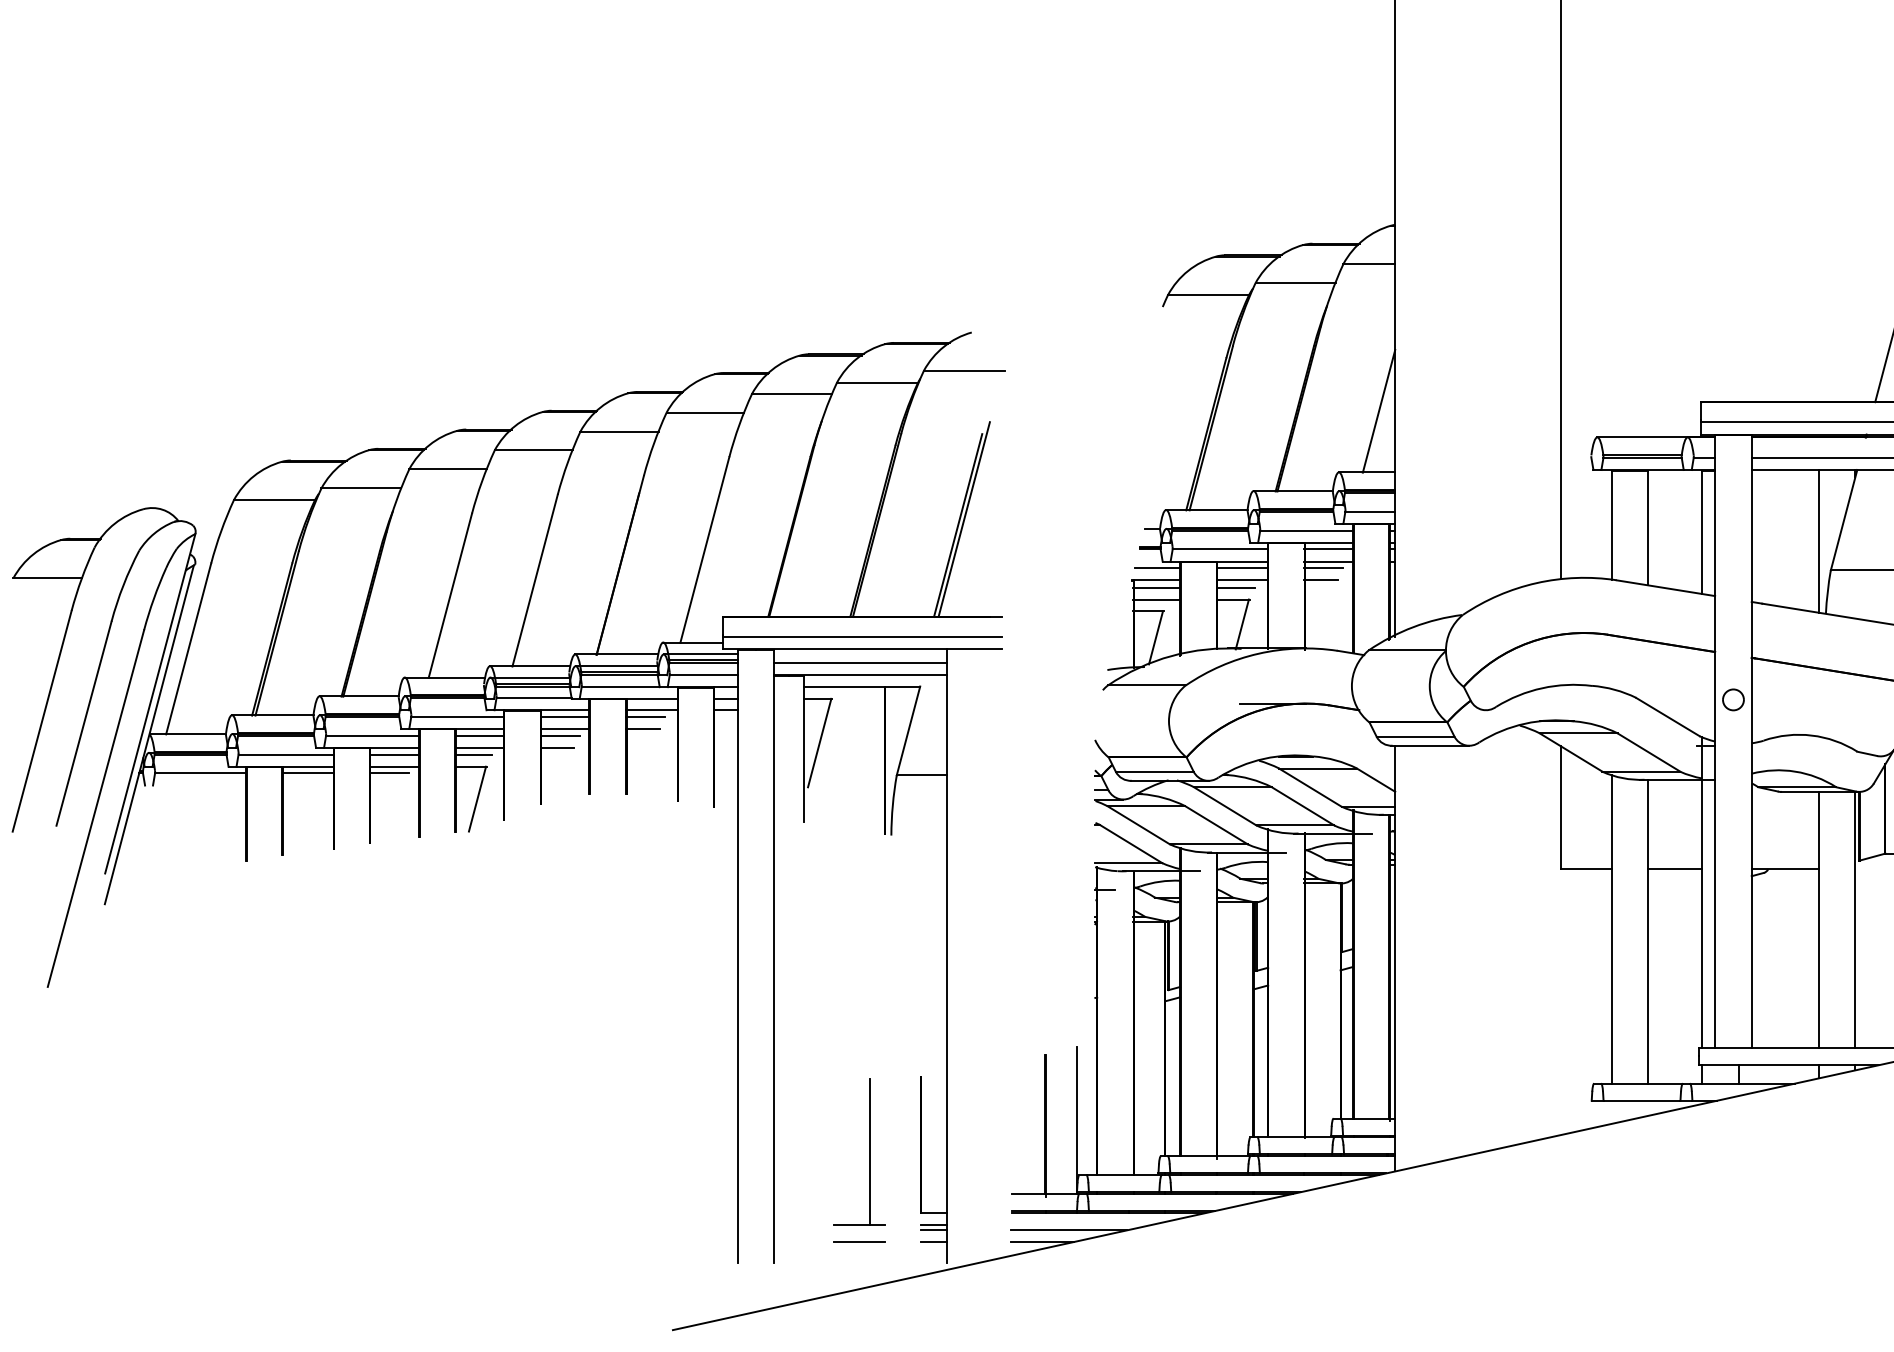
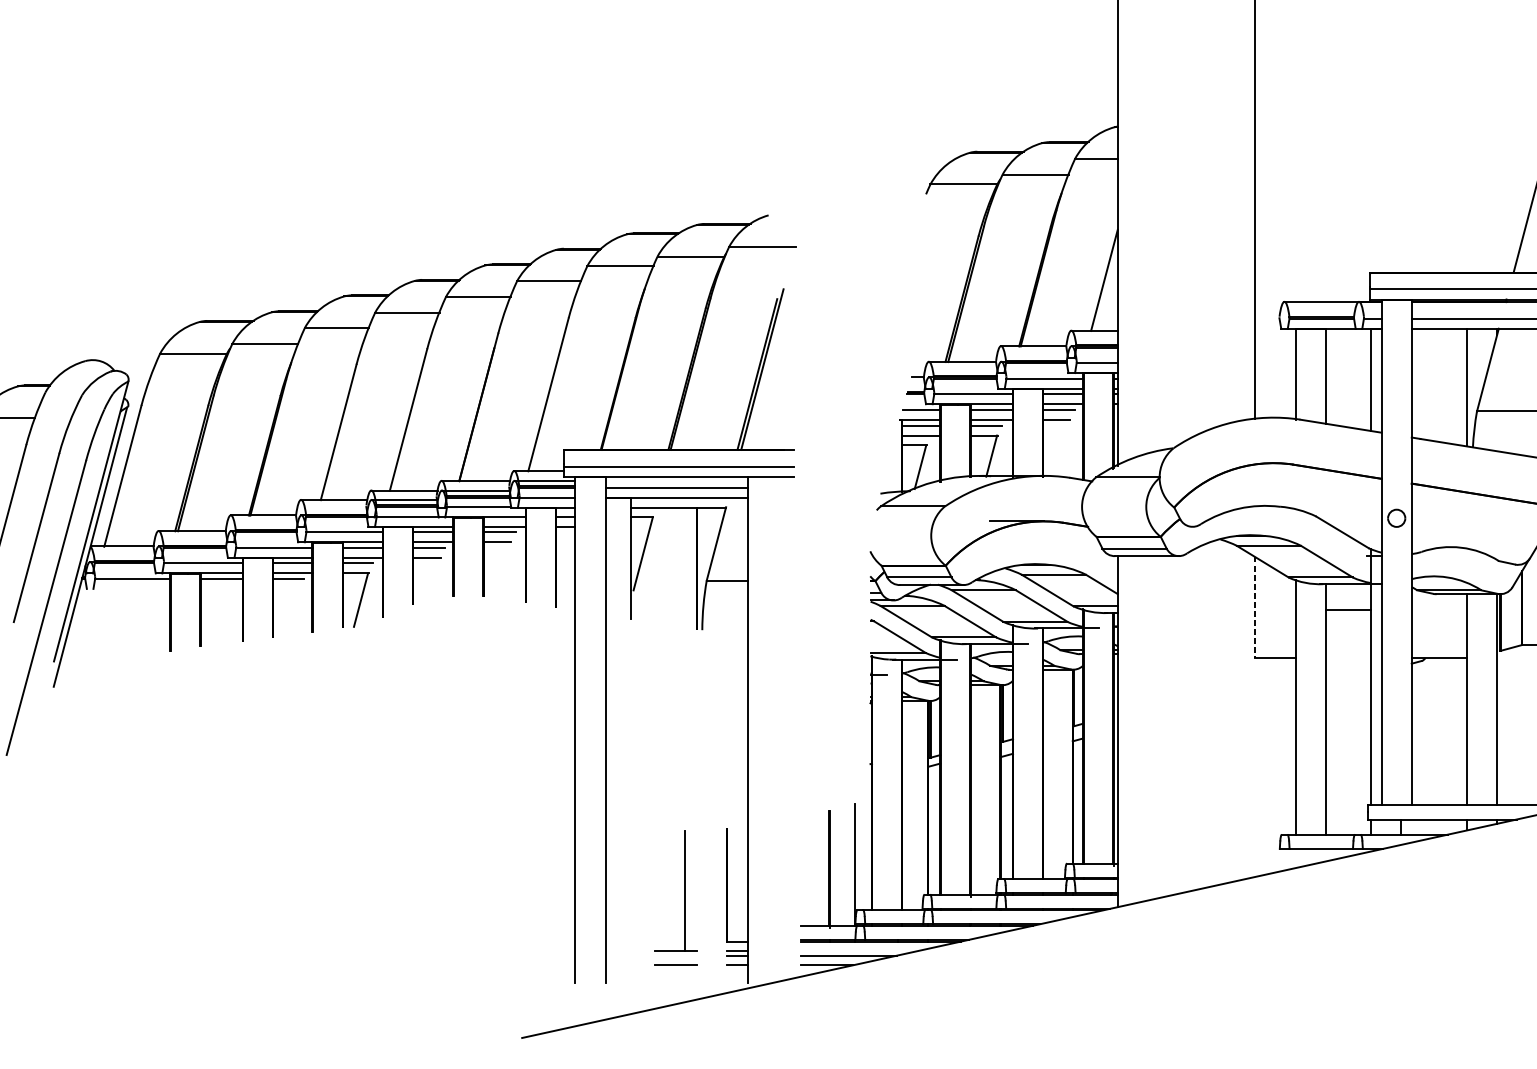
line: (1561, 808) -> (1254, 607), solid -> dashed
line: (1675, 868) -> (1348, 609), moved

